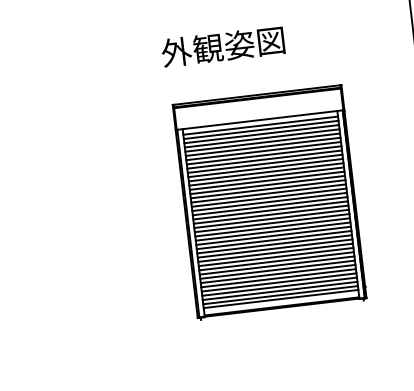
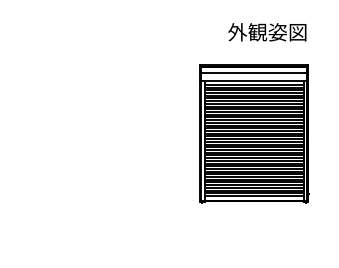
text: (223, 47) -> (267, 32), moved
line: (257, 106) -> (253, 72), added

